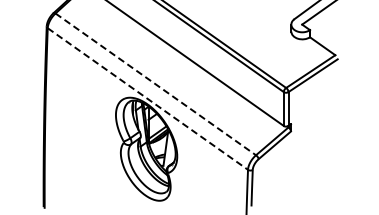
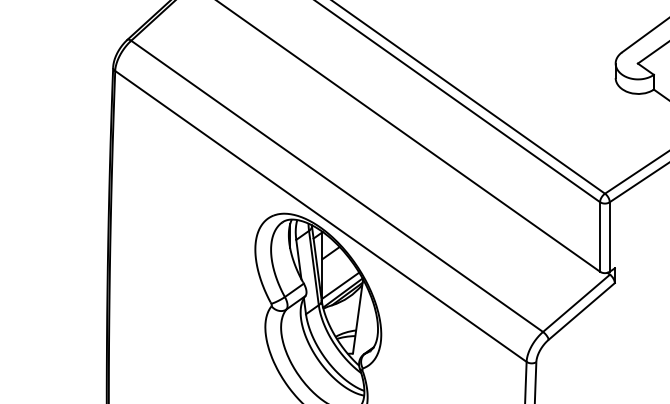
line: (155, 84) -> (336, 186), dashed -> solid
line: (147, 99) -> (320, 217), dashed -> solid

